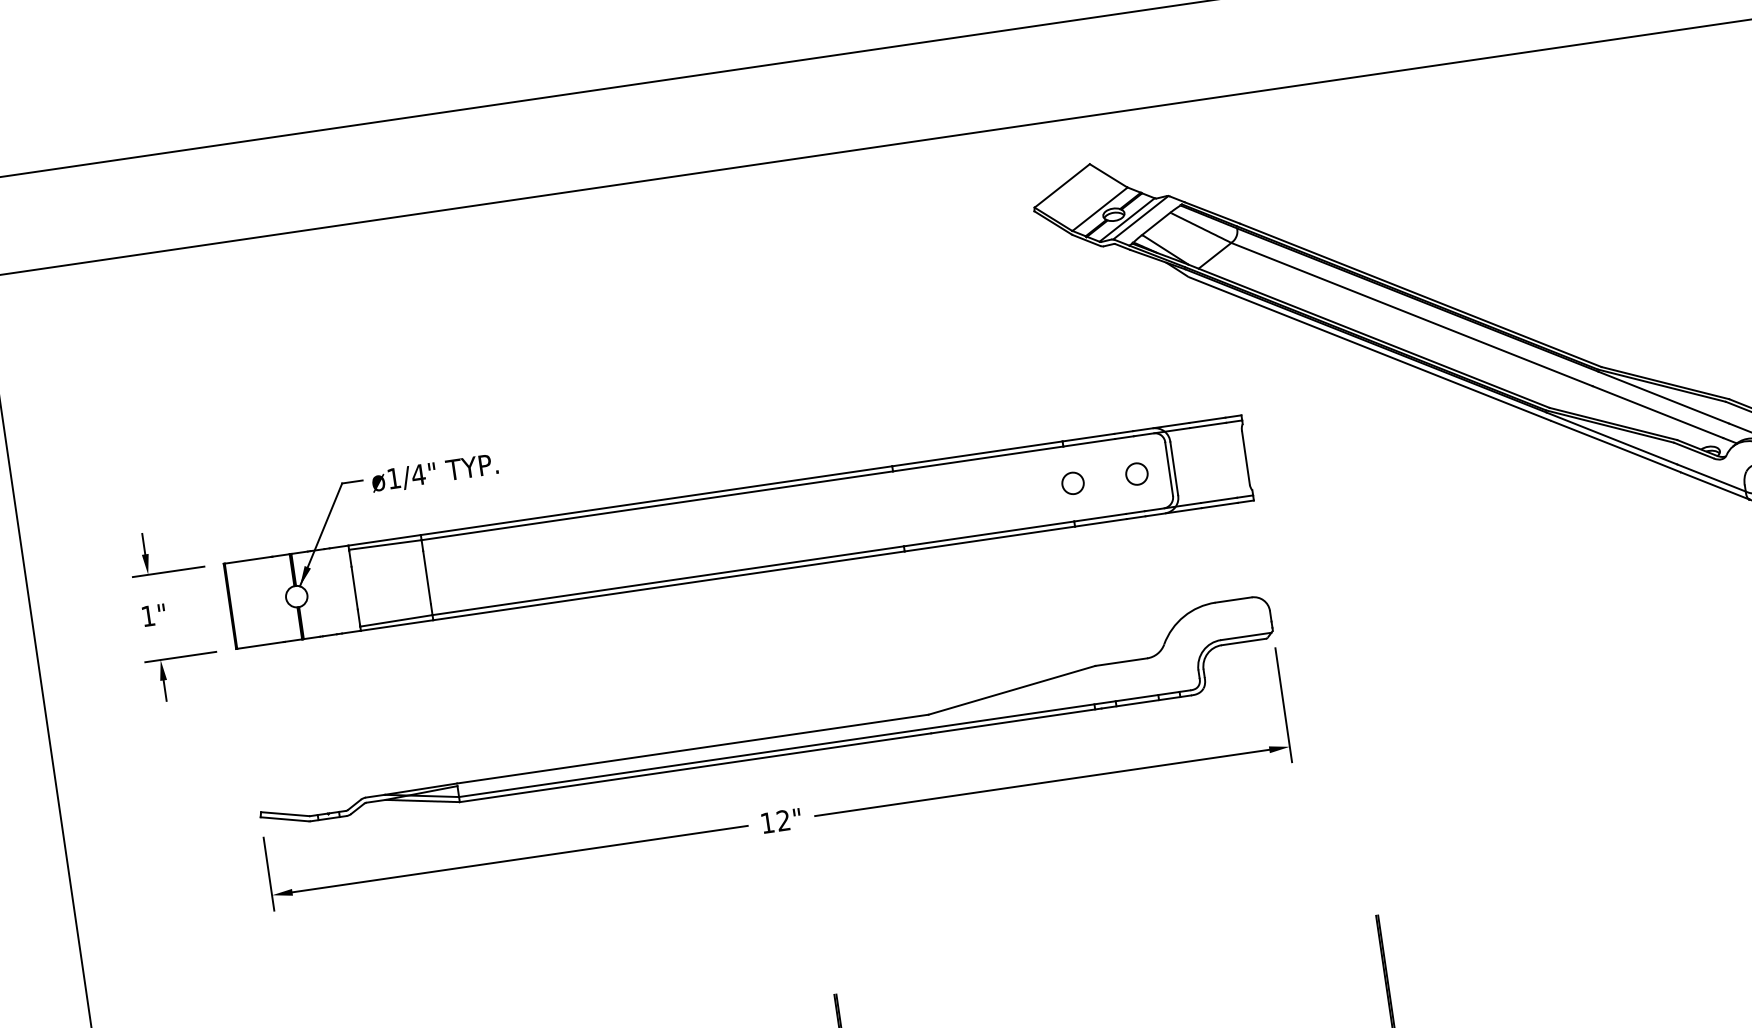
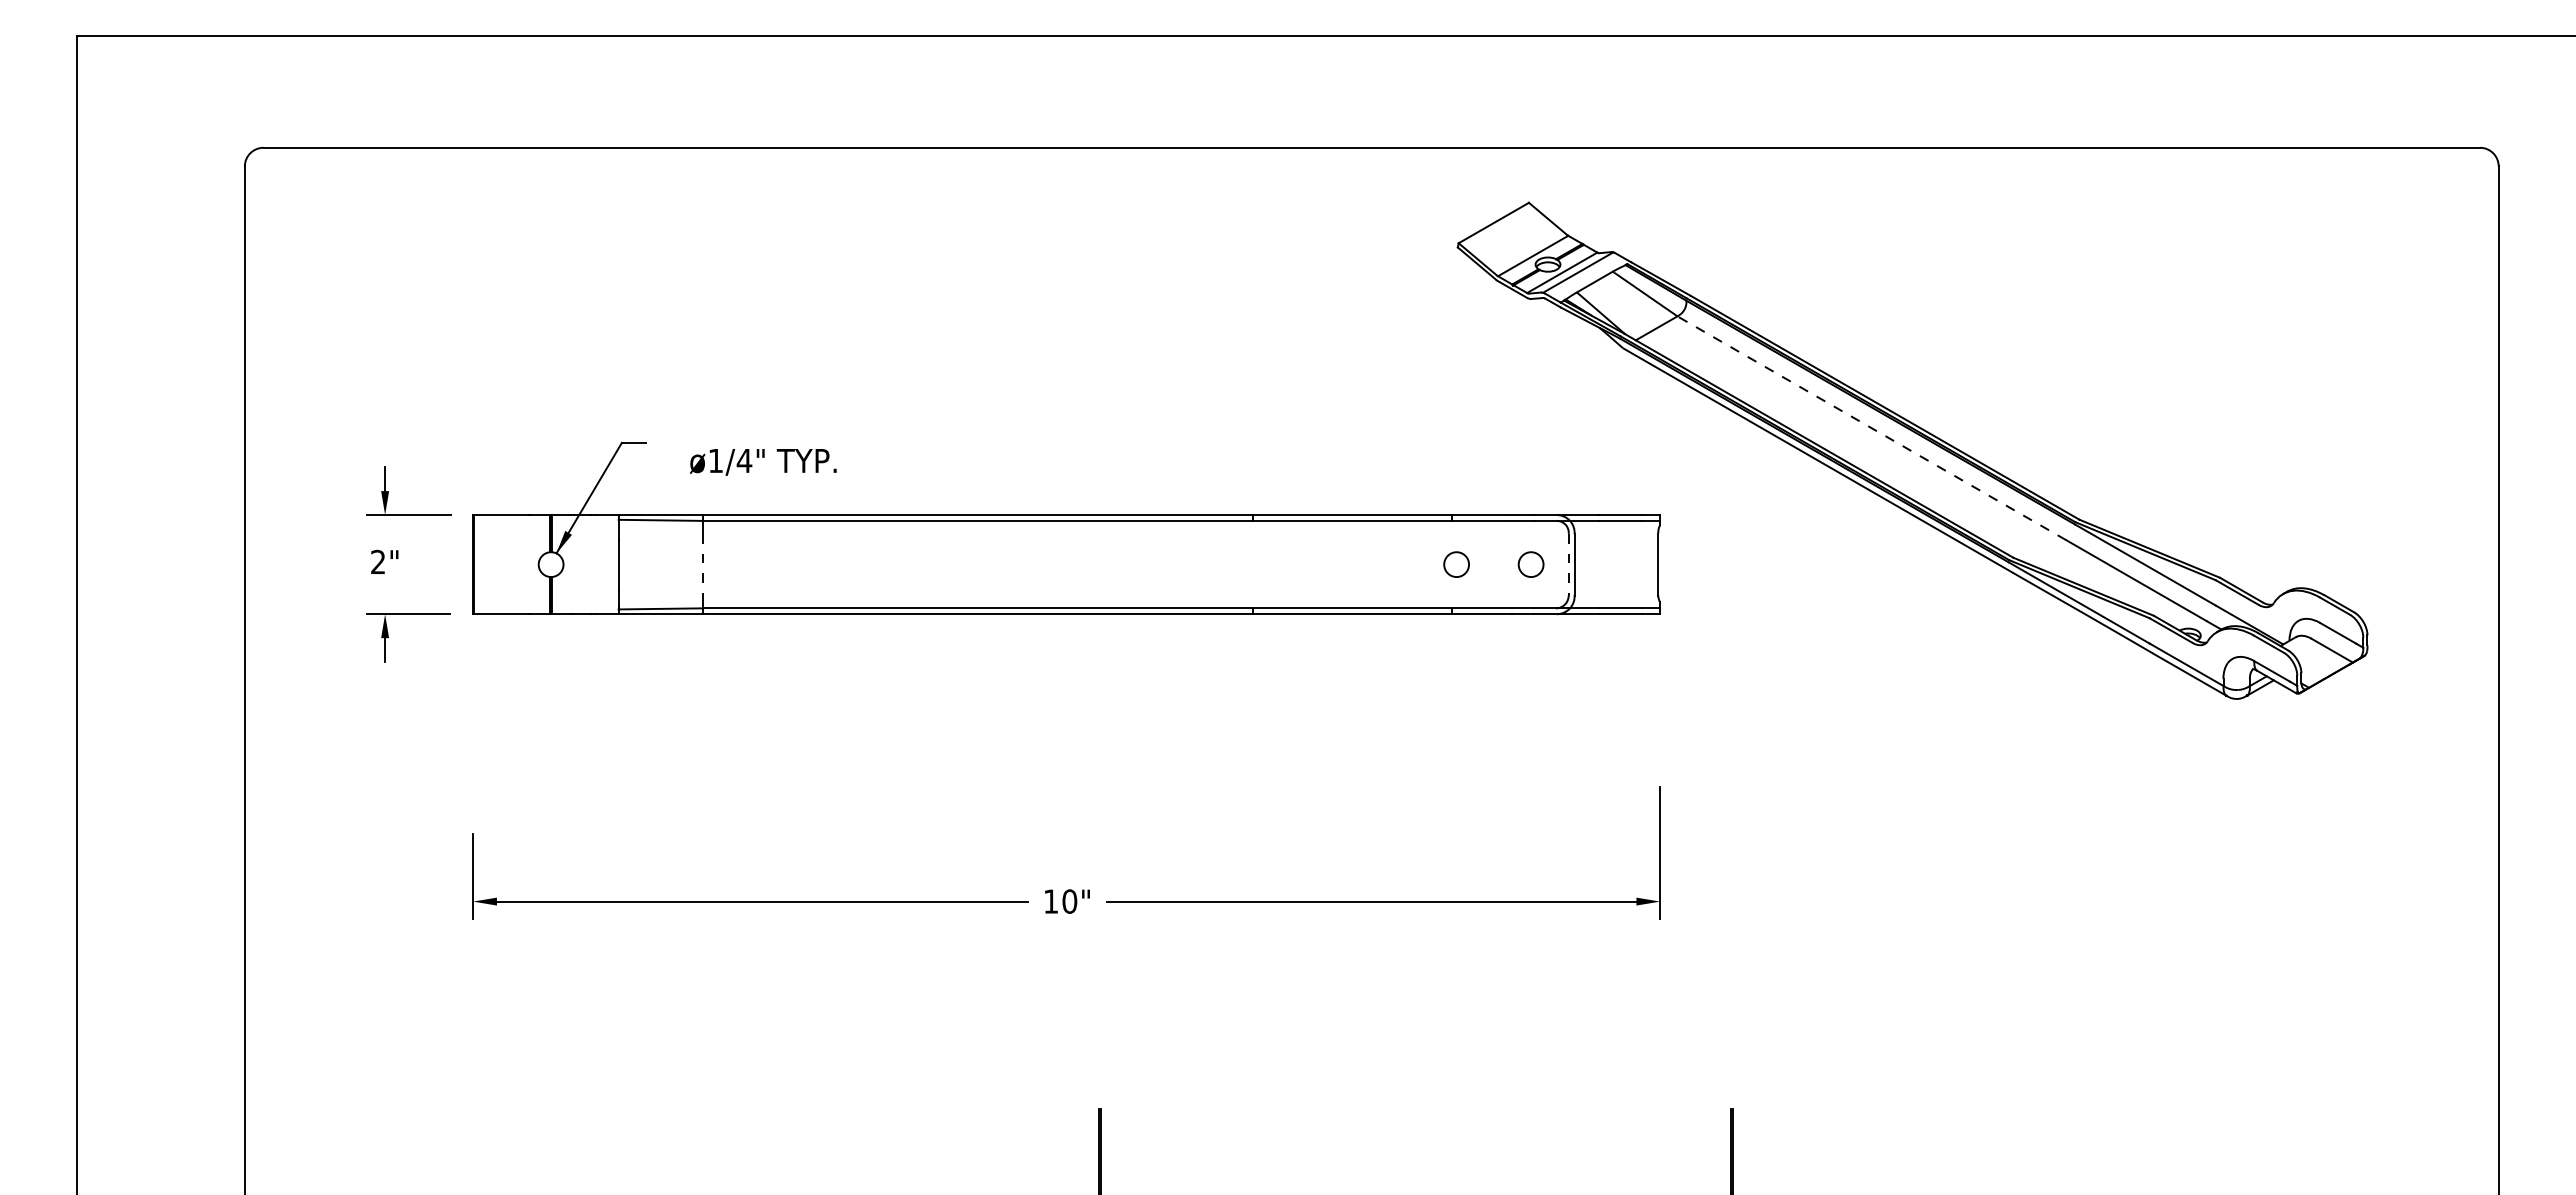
line: (1411, 314) -> (1871, 428), solid -> dashed
line: (1168, 469) -> (1568, 564), solid -> dashed
text: (435, 473) -> (763, 462), moved
line: (427, 577) -> (703, 564), solid -> dashed
text: (147, 615) -> (377, 561), 1" -> 2"
part: (768, 737) -> (1066, 804), removed
text: (783, 820) -> (1069, 901), 12" -> 10"

